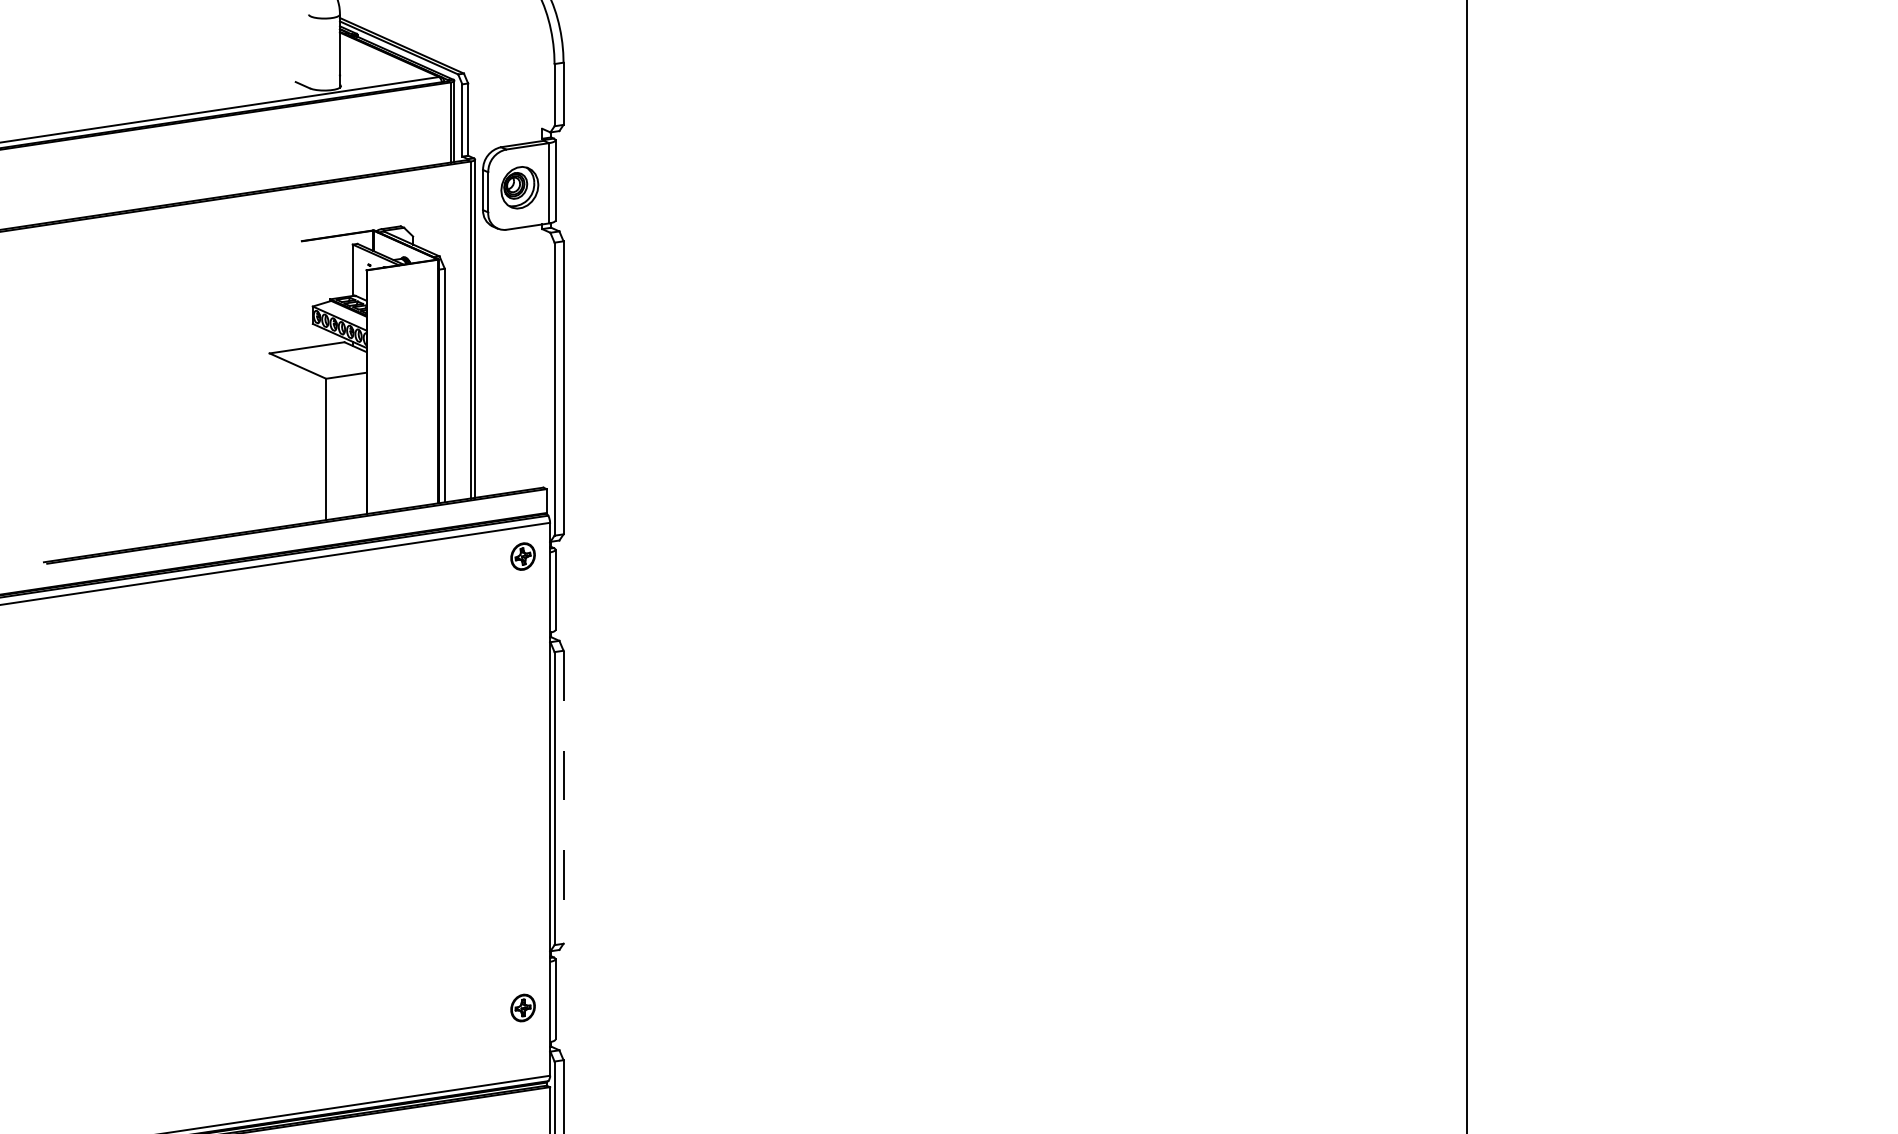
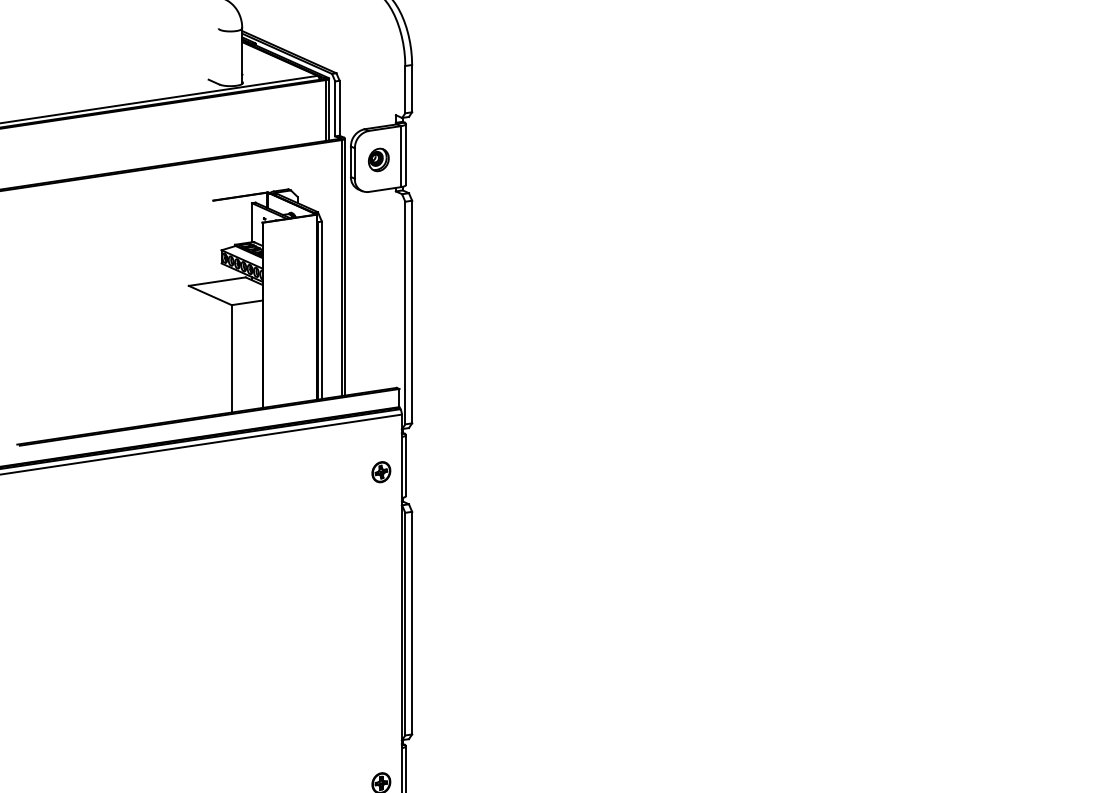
part: (519, 187) -> (378, 159), size x0.71
part: (522, 556) -> (380, 472), moved
line: (563, 797) -> (412, 623), dashed -> solid

